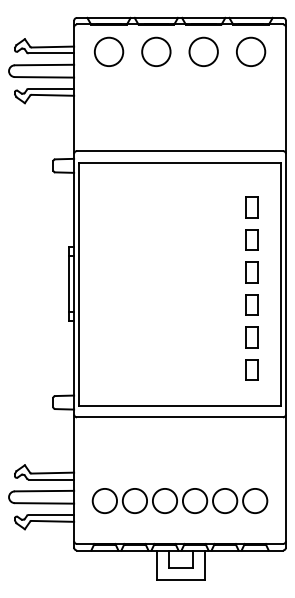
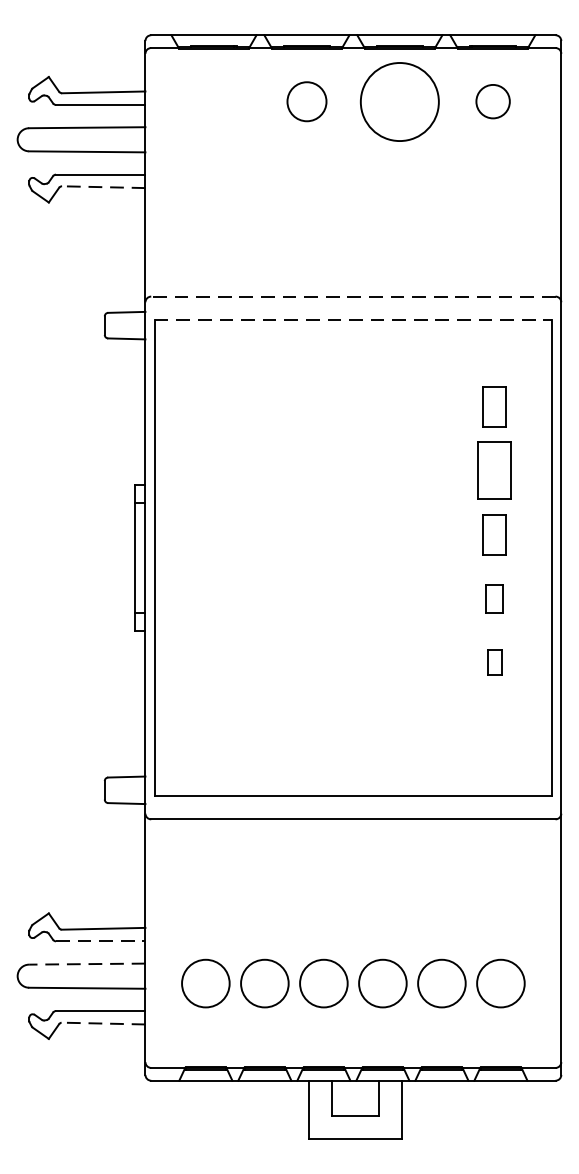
circle: (109, 51) -> (214, 101), removed
circle: (156, 51) -> (307, 101), size x0.7
circle: (203, 51) -> (399, 101), size x1.4
circle: (251, 51) -> (493, 101), size x0.6
line: (52, 95) -> (103, 187), solid -> dashed
line: (180, 151) -> (354, 297), solid -> dashed
line: (180, 162) -> (354, 319), solid -> dashed
part: (251, 239) -> (493, 470), size x1.4
part: (251, 304) -> (493, 597), size x0.7
part: (251, 337) -> (493, 662), size x0.6
part: (251, 369) -> (493, 725), removed
line: (51, 479) -> (101, 941), solid -> dashed
line: (44, 491) -> (87, 964), solid -> dashed
line: (52, 521) -> (103, 1023), solid -> dashed

